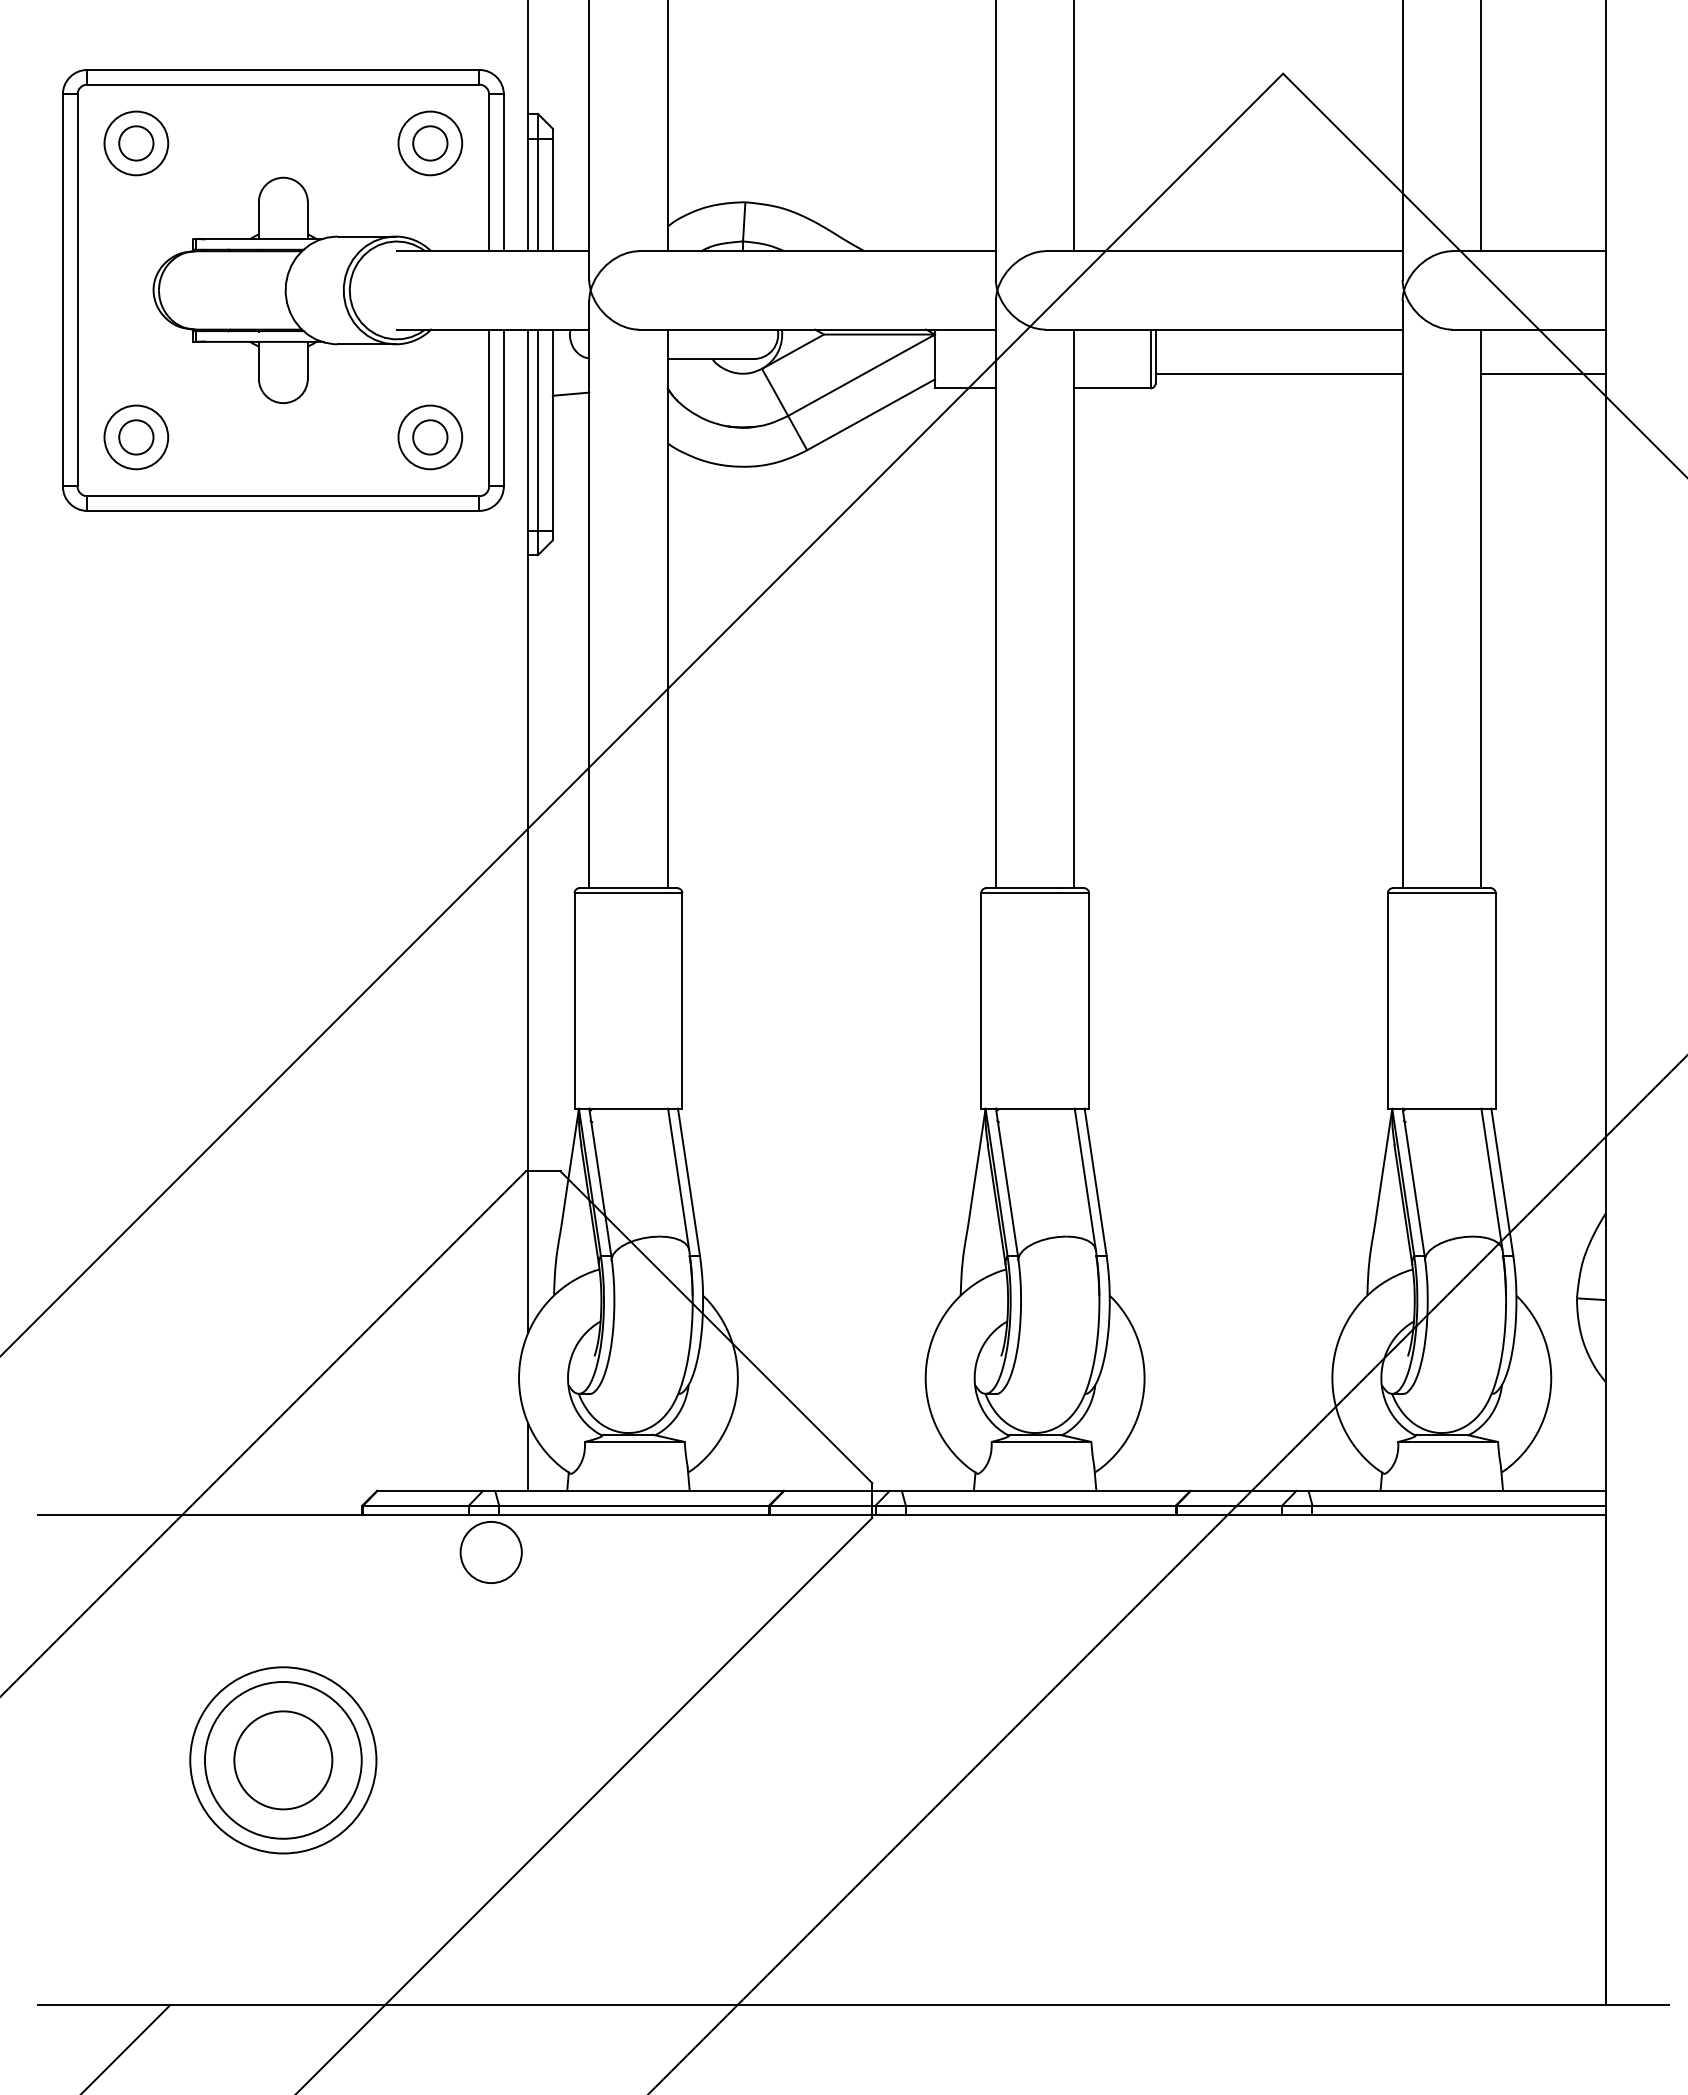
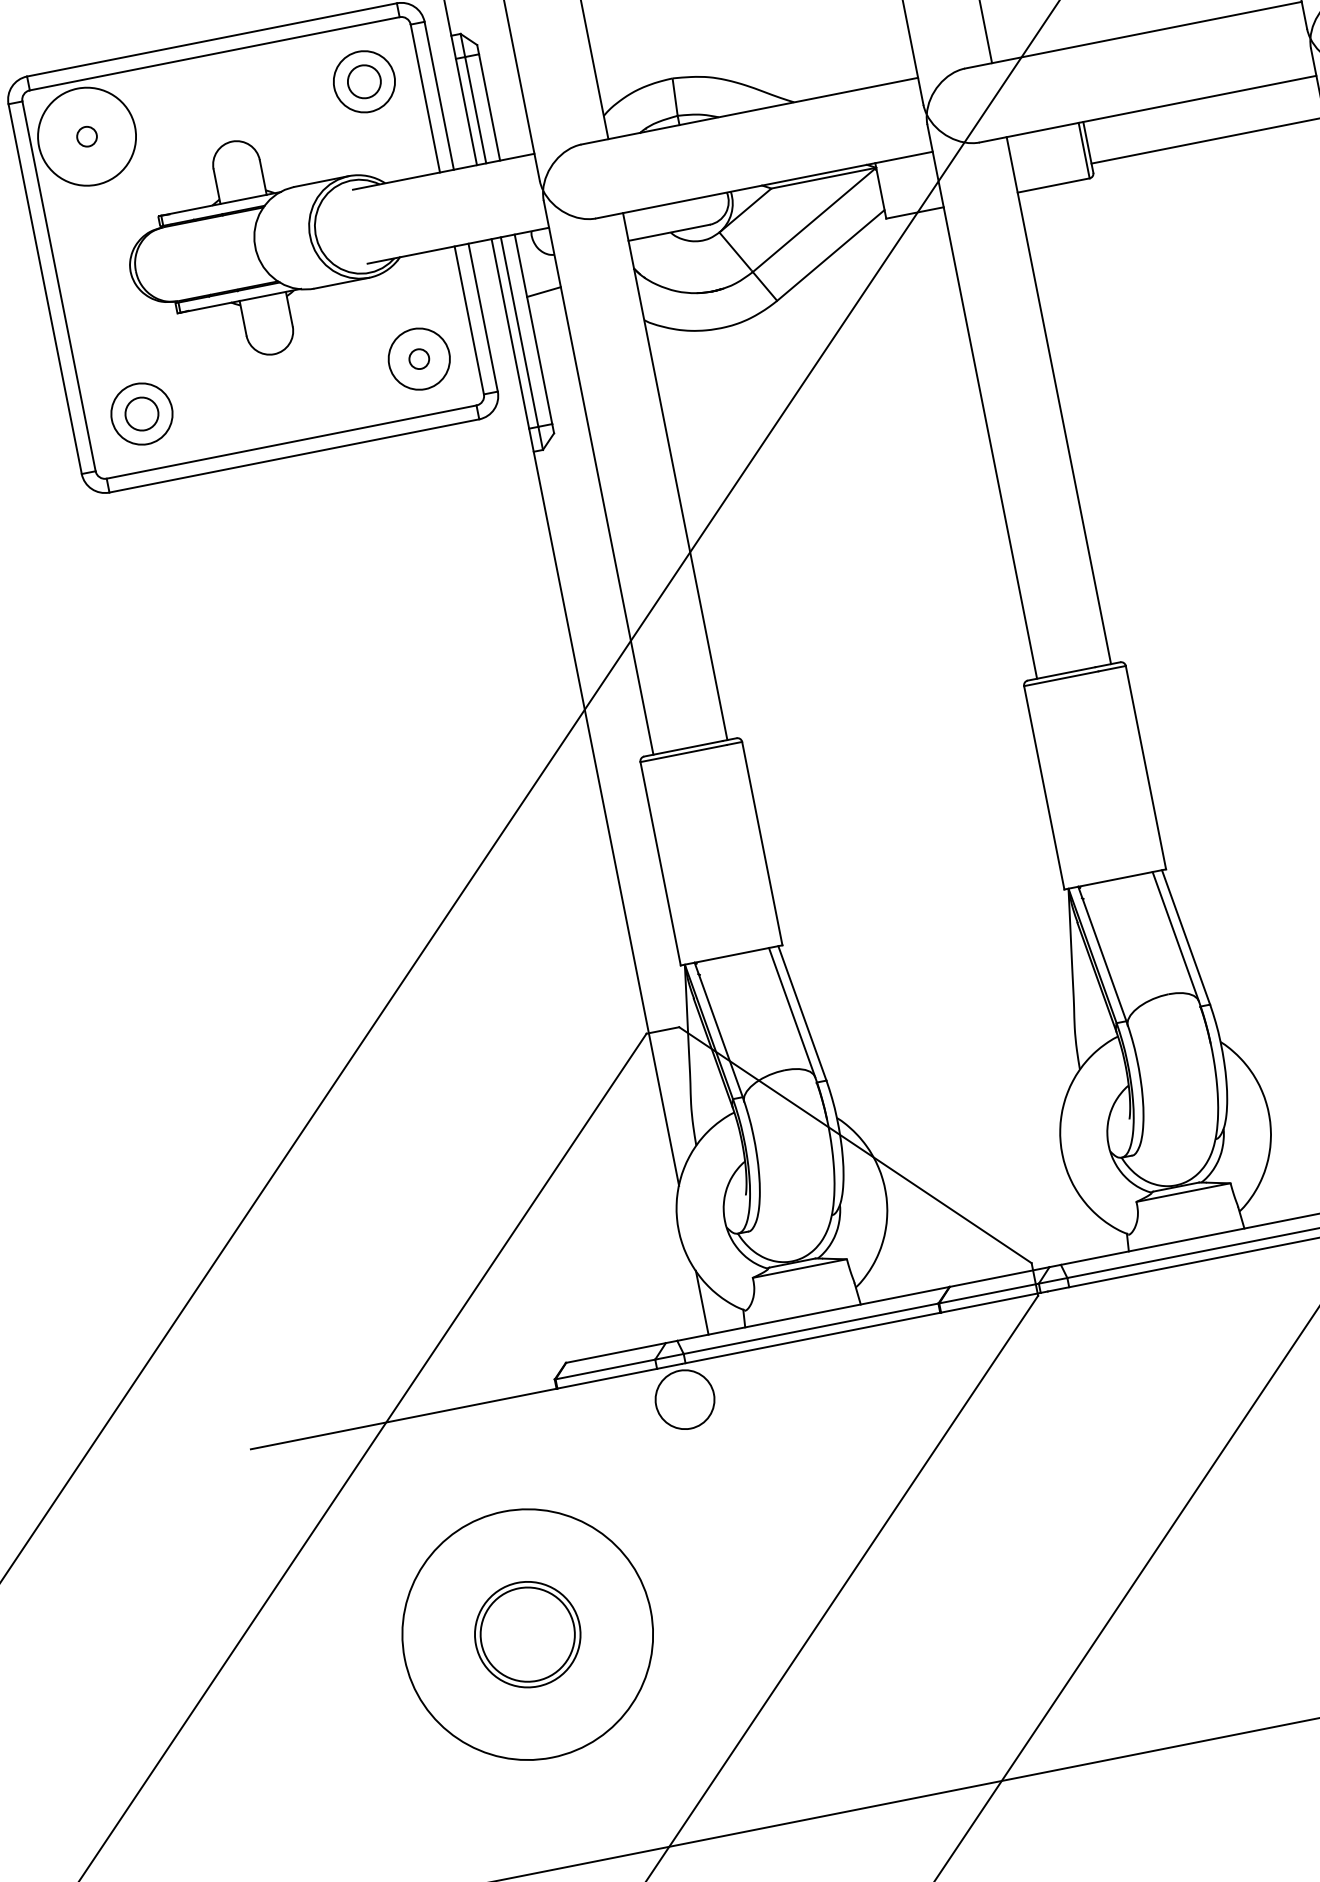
circle: (136, 143) -> (87, 136), size x0.6
circle: (136, 143) -> (87, 136), size x1.6
circle: (430, 437) -> (419, 359), size x0.6
circle: (282, 1759) -> (526, 1633), size x0.7
circle: (283, 1760) -> (527, 1634), size x1.4

